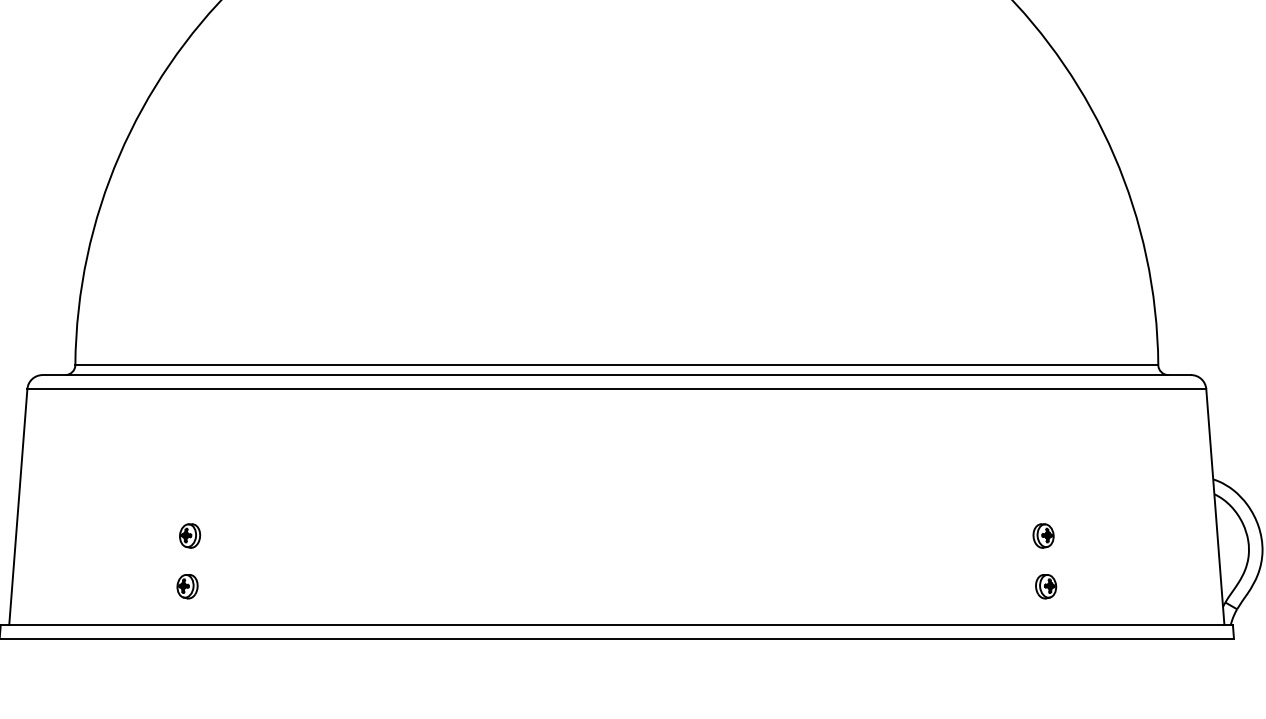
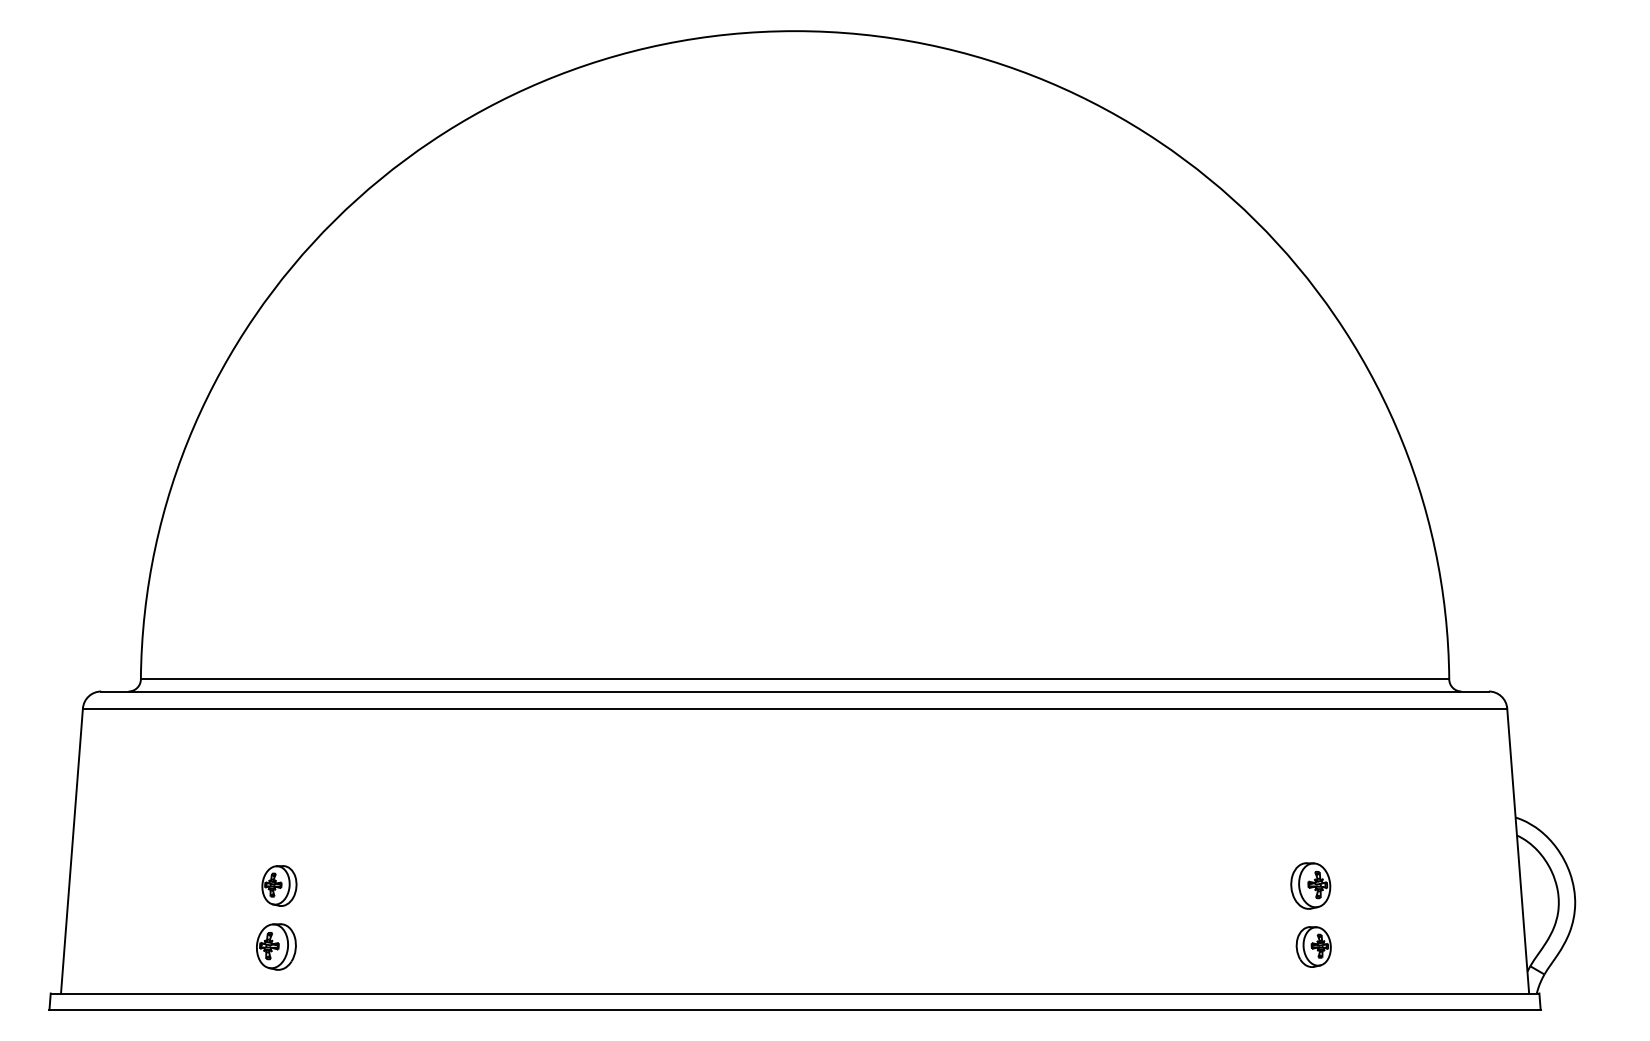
part: (190, 535) -> (279, 885), size x1.4
part: (1043, 535) -> (1310, 885), size x1.6
part: (187, 586) -> (276, 947), size x1.6
part: (1045, 586) -> (1313, 947), size x1.4

